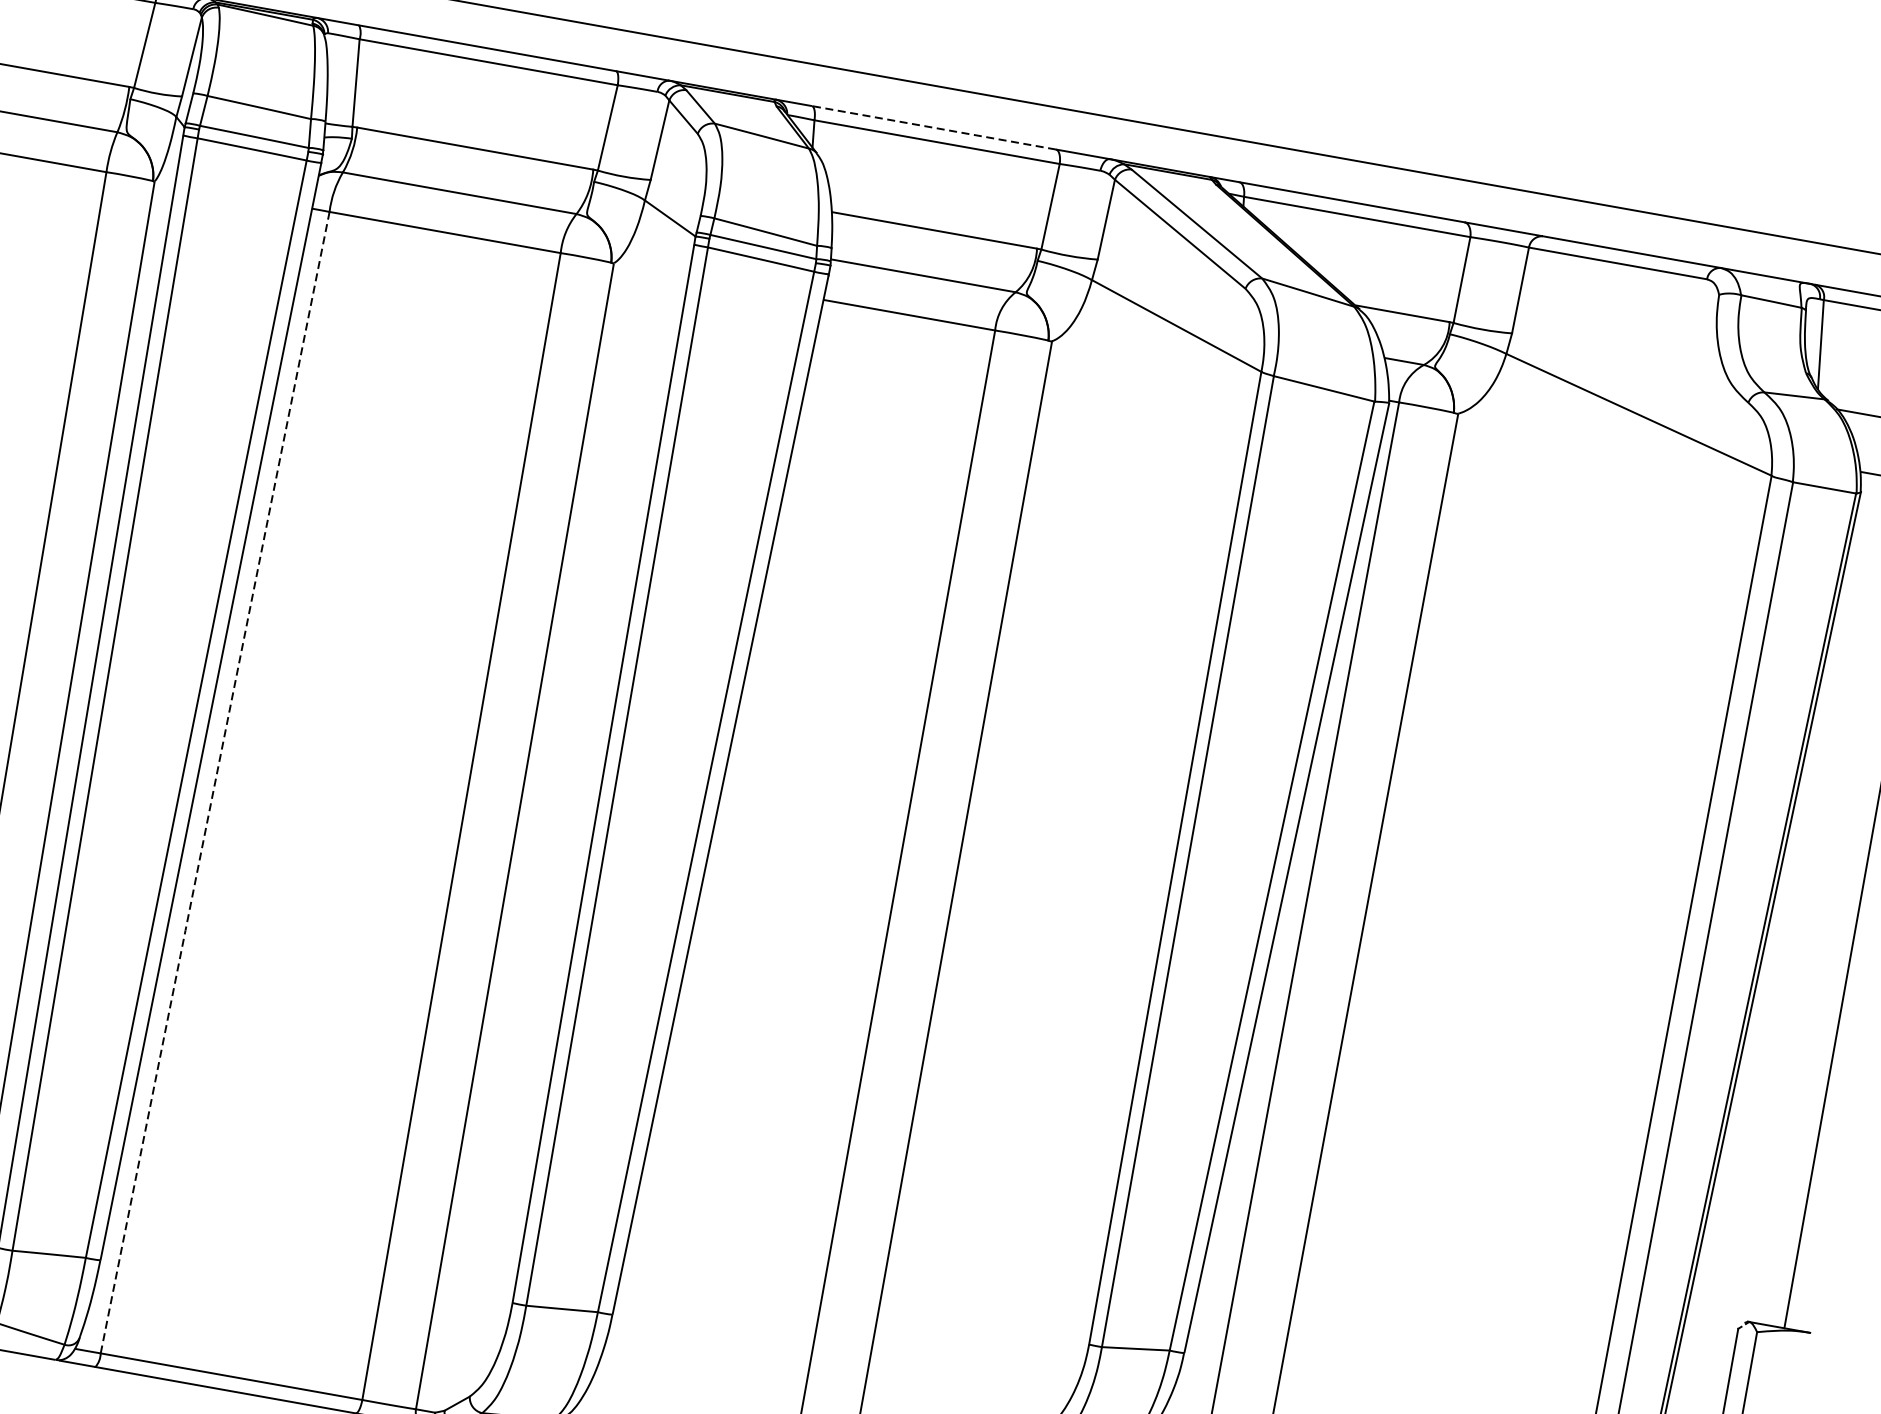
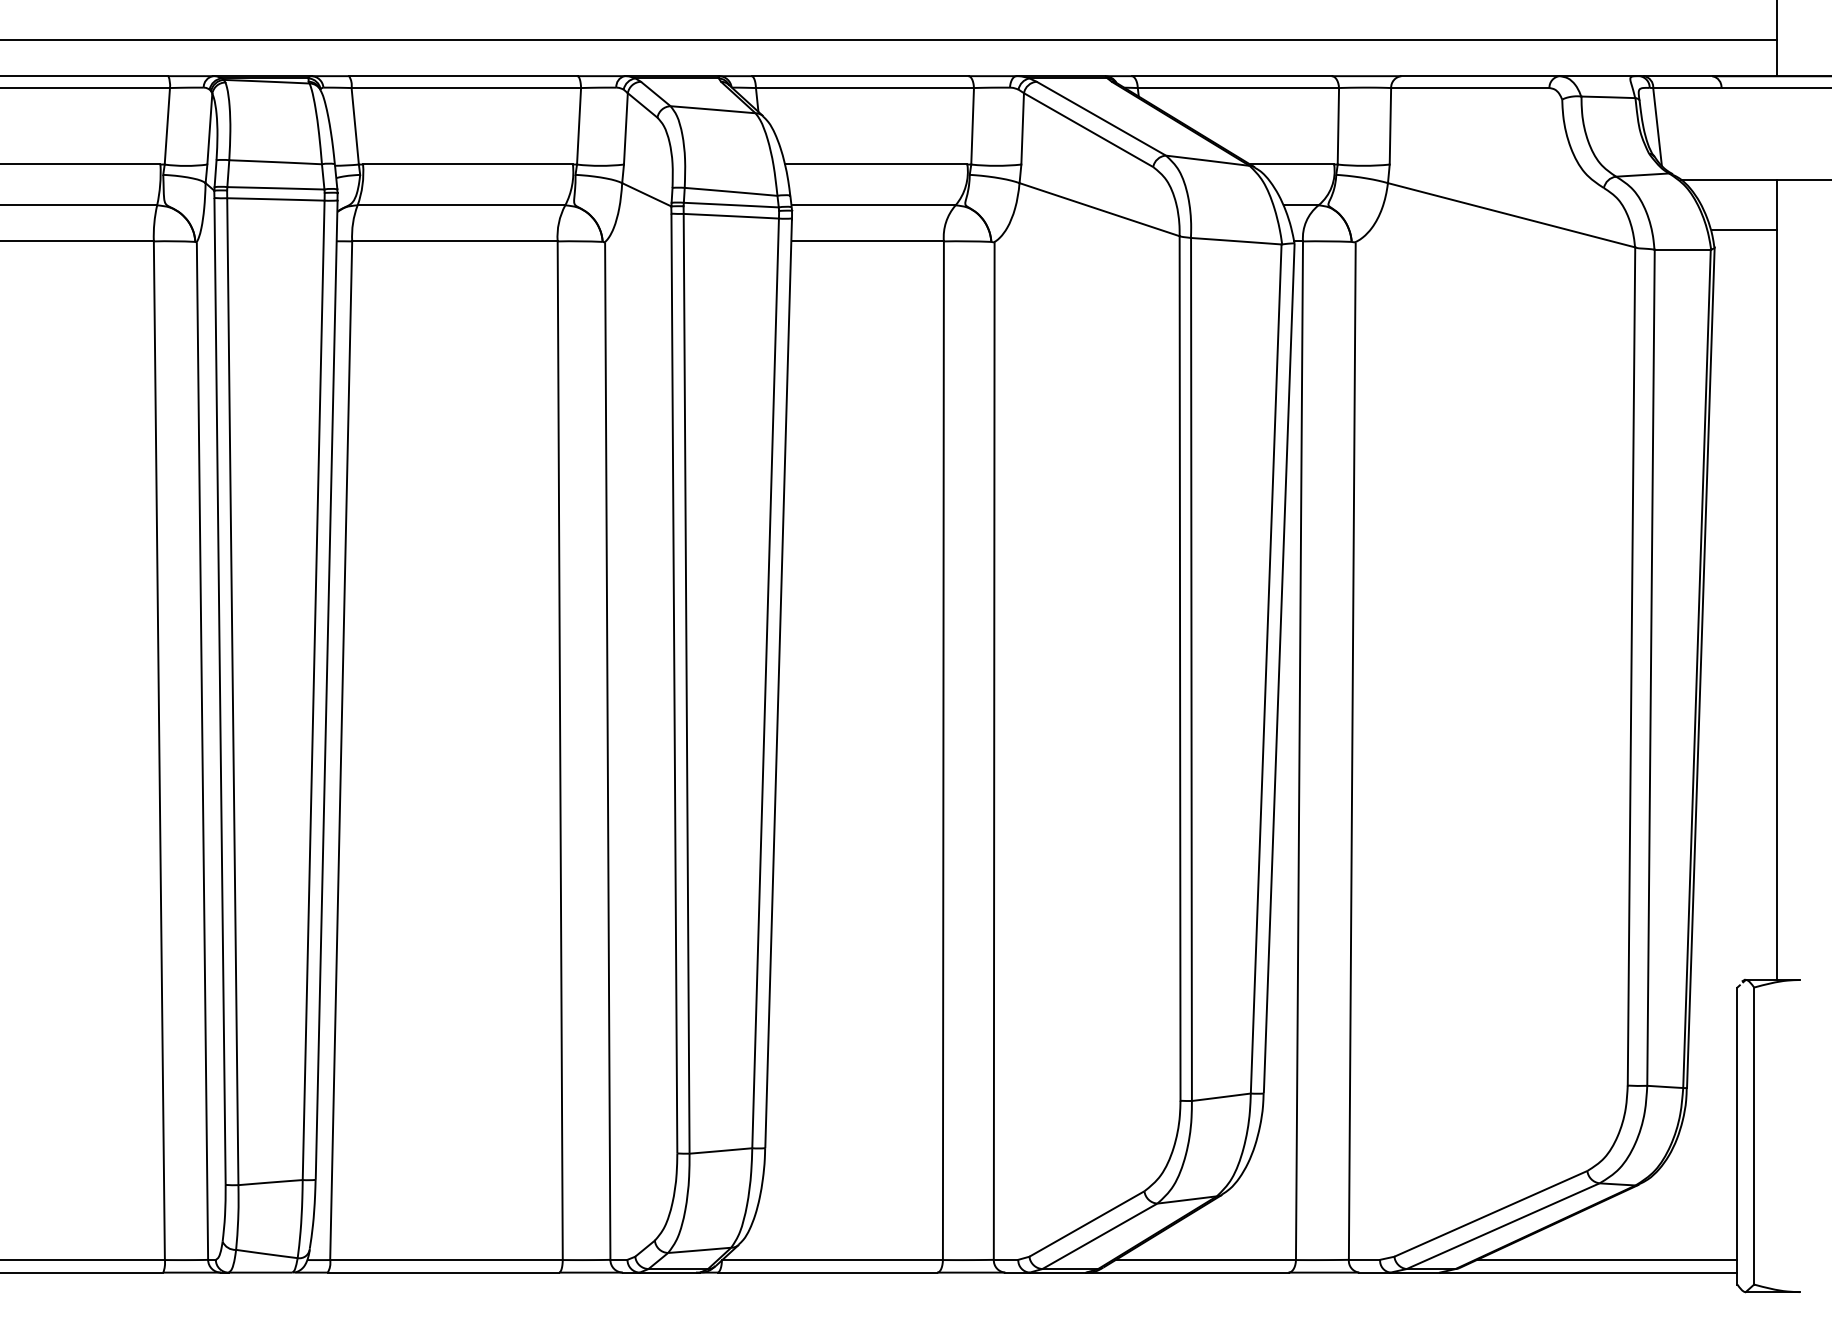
line: (933, 128) -> (859, 76), dashed -> solid
line: (215, 783) -> (341, 751), dashed -> solid

